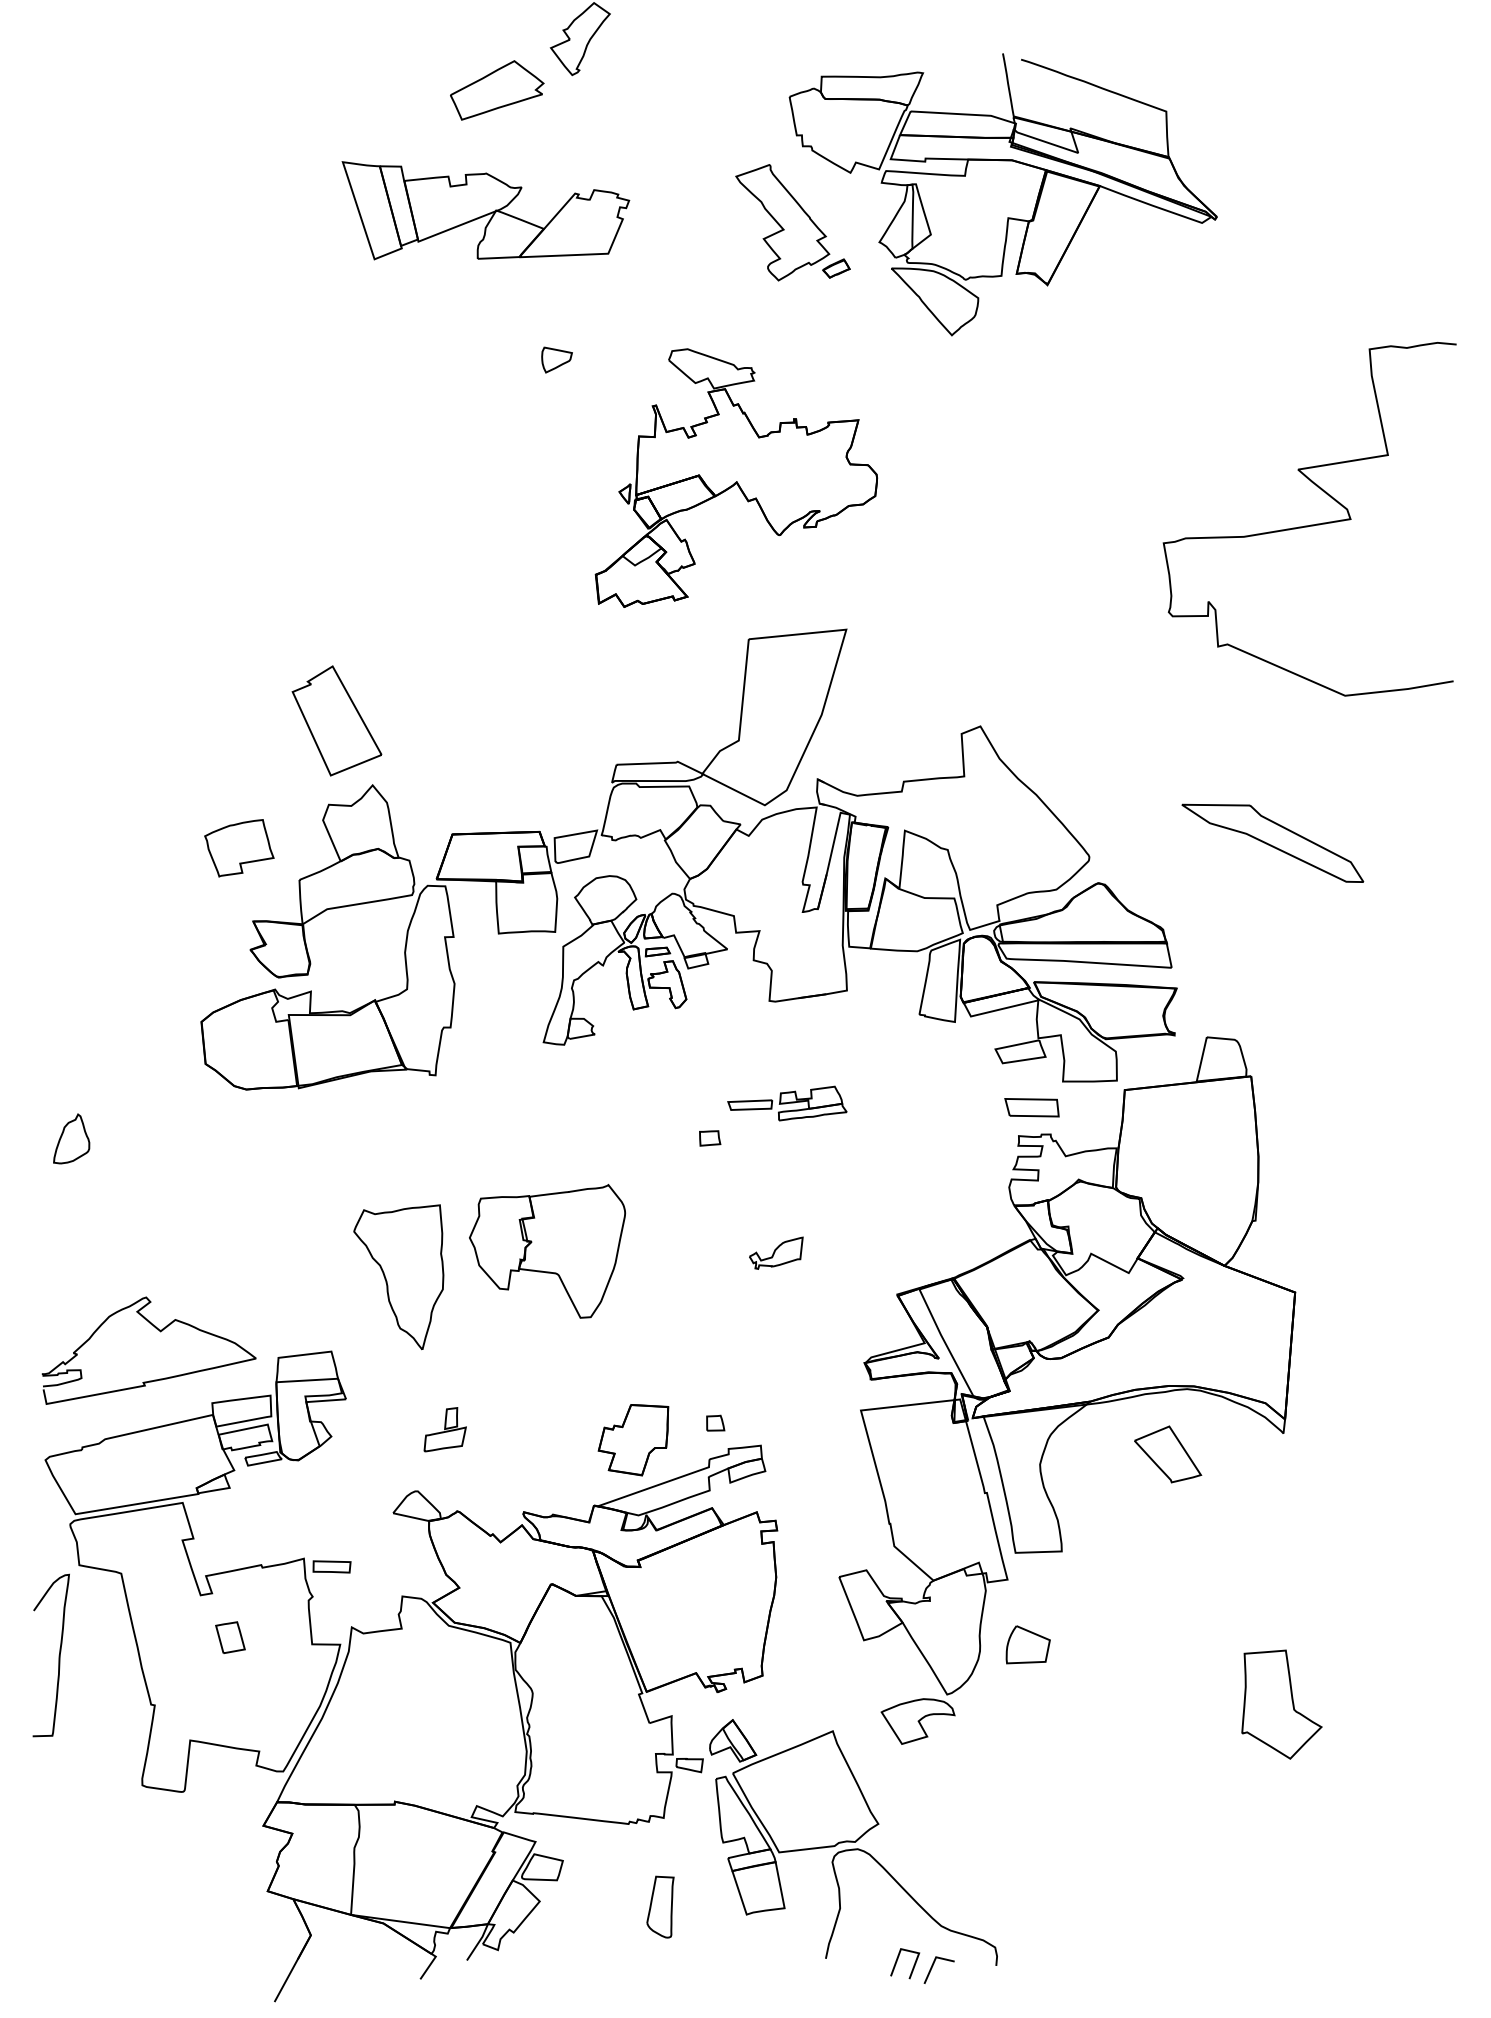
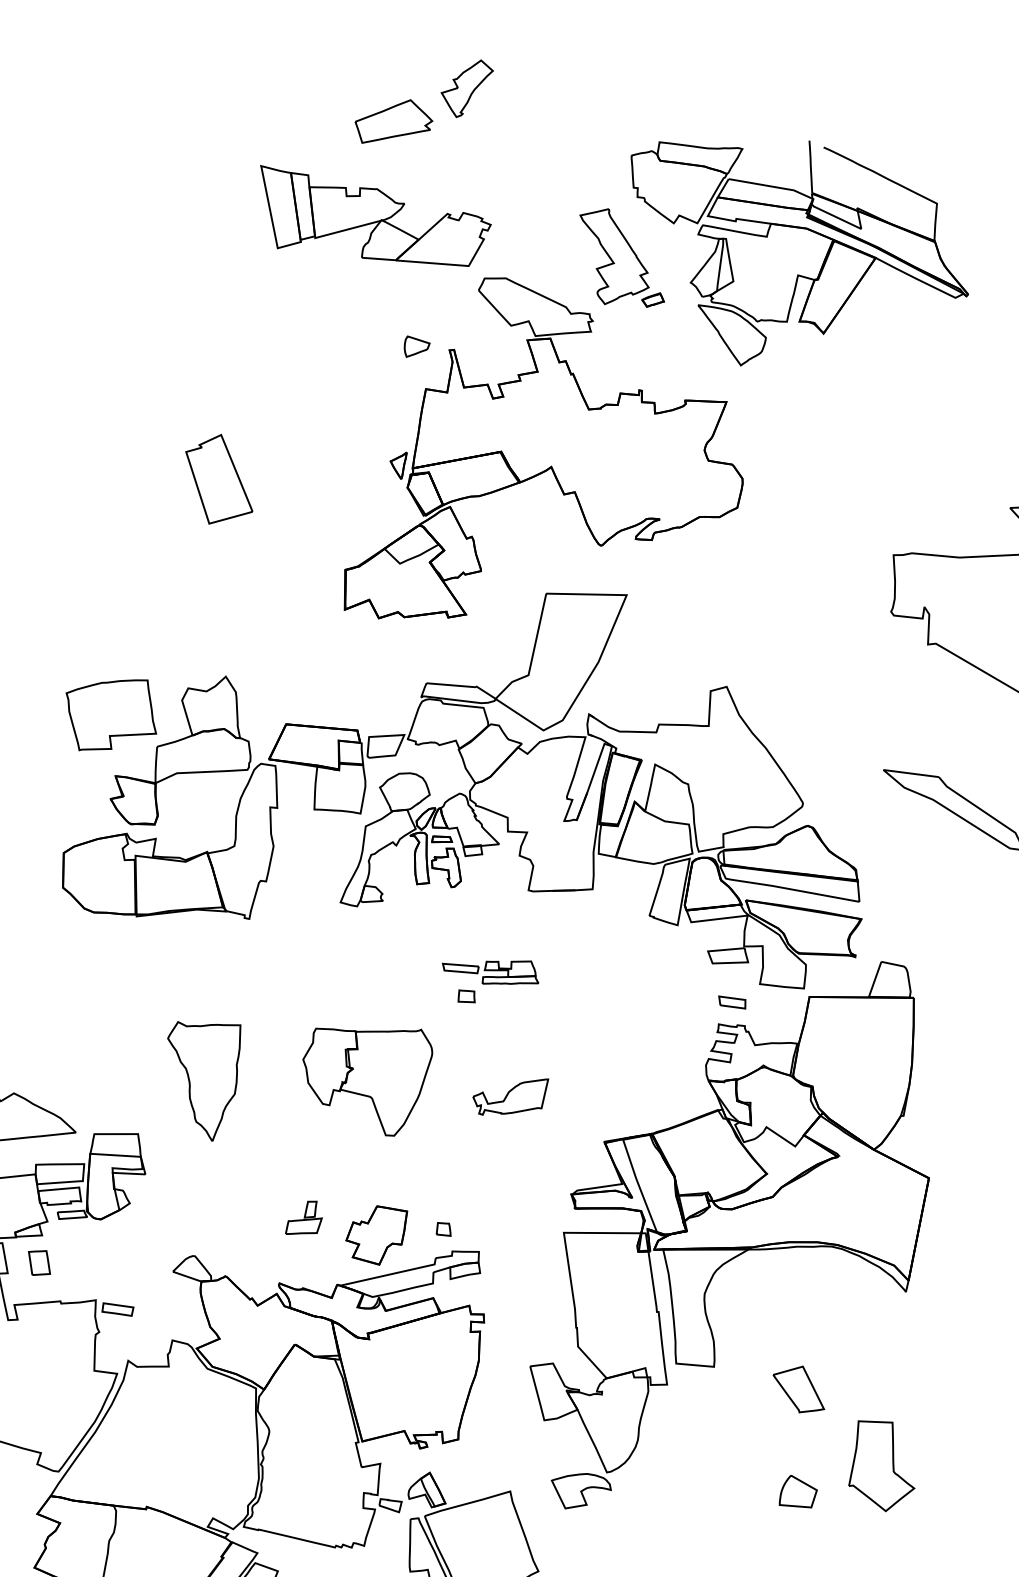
part: (736, 477) -> (551, 460), size x1.67
part: (336, 720) -> (219, 479), moved
part: (239, 848) -> (111, 715), size x1.67
part: (787, 1103) -> (491, 970), moved
part: (1031, 1107) -> (731, 1002), size x0.62
part: (547, 1251) -> (365, 1078), moved
part: (776, 1253) -> (510, 1096), size x1.67
part: (444, 1429) -> (304, 1217), moved
part: (1168, 1454) -> (799, 1389), moved
part: (230, 1637) -> (39, 1262), moved
part: (1027, 1644) -> (798, 1491), moved
part: (1281, 1704) -> (883, 1466), moved

